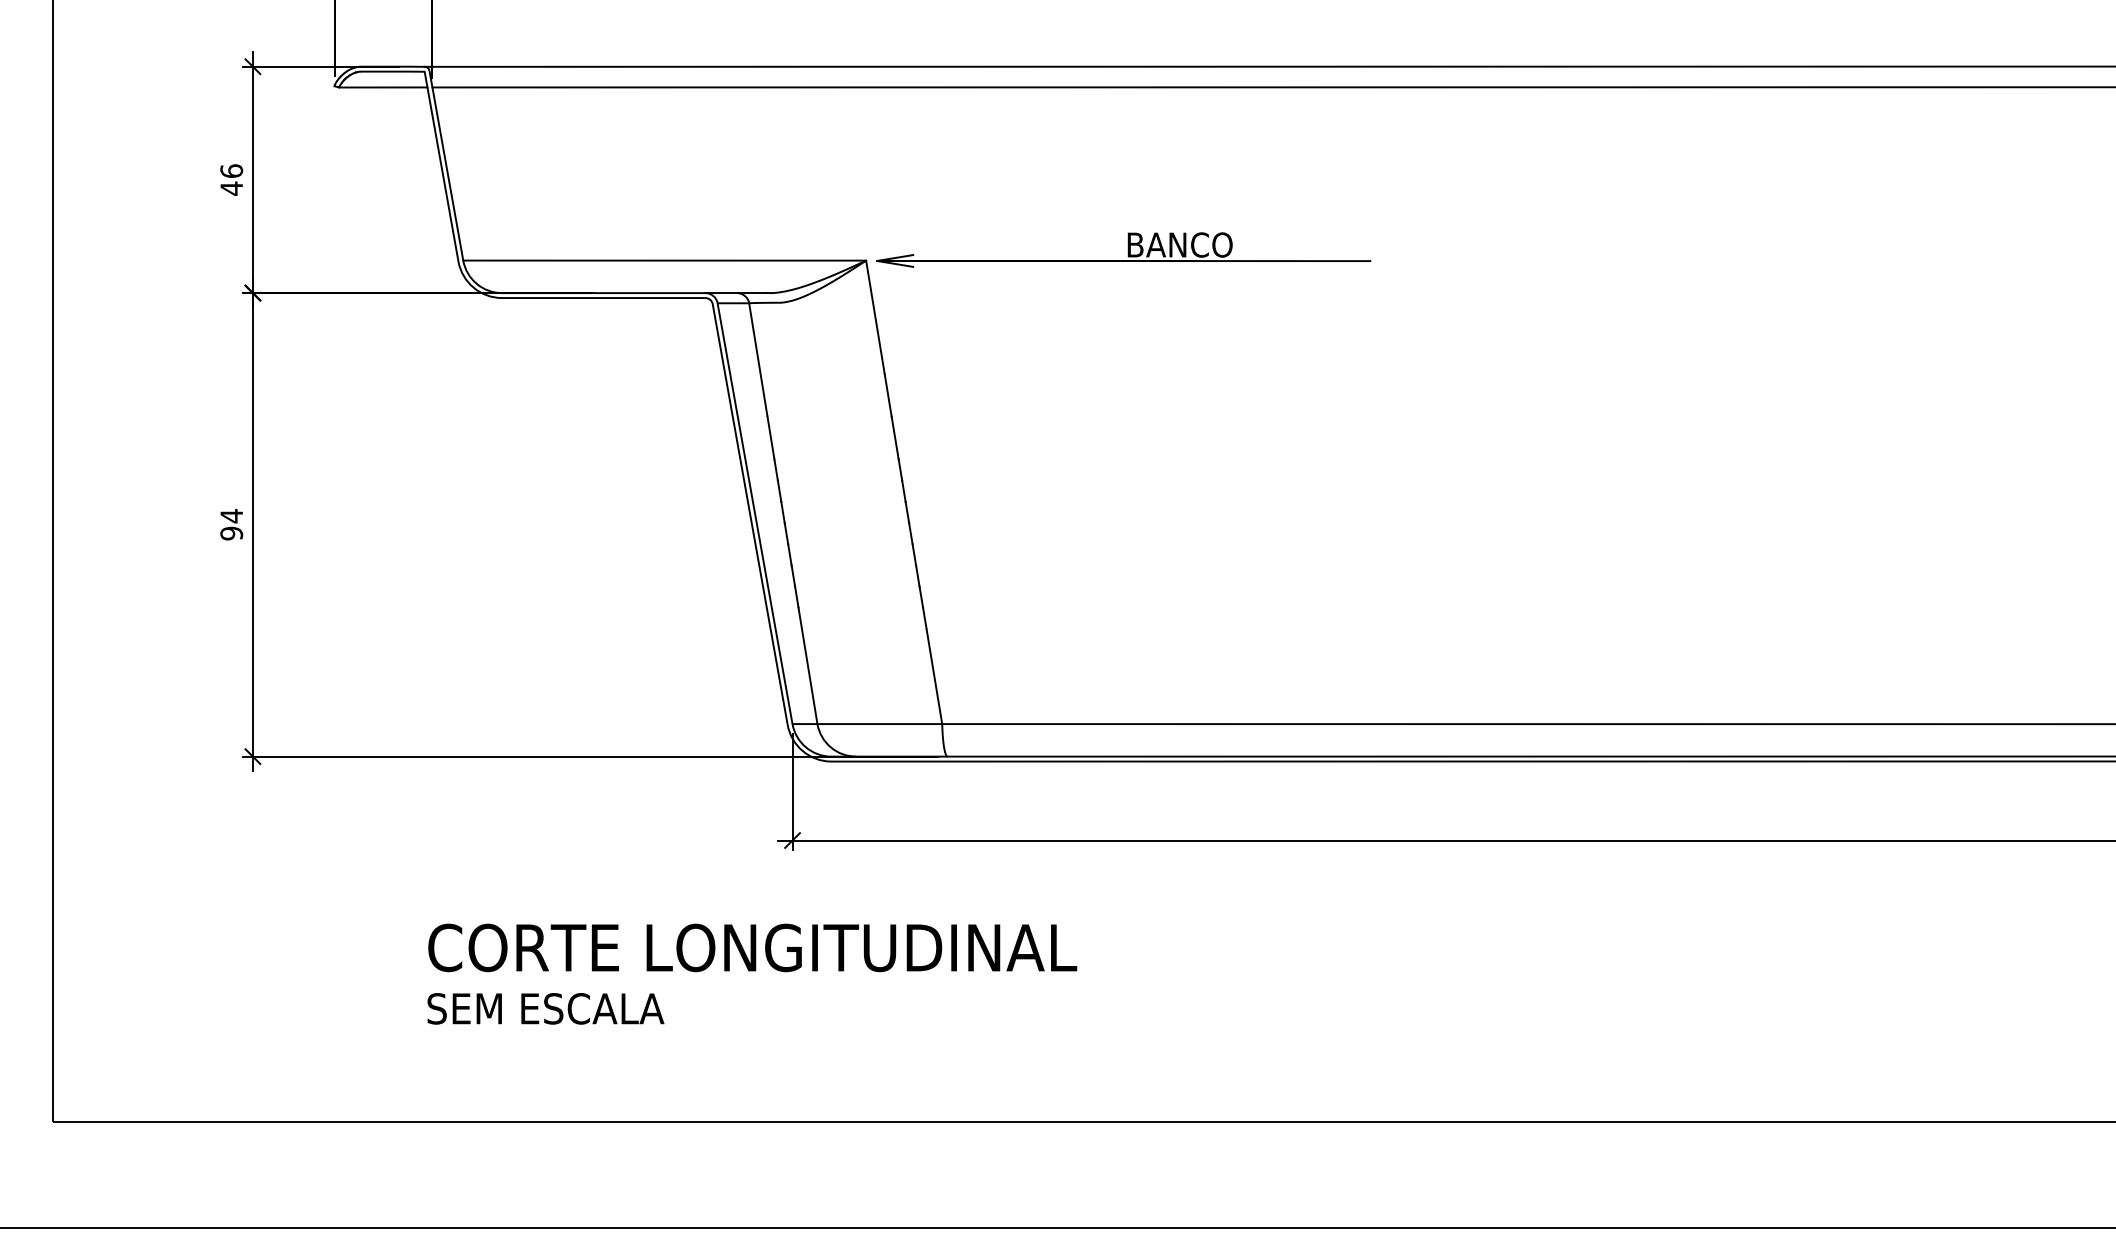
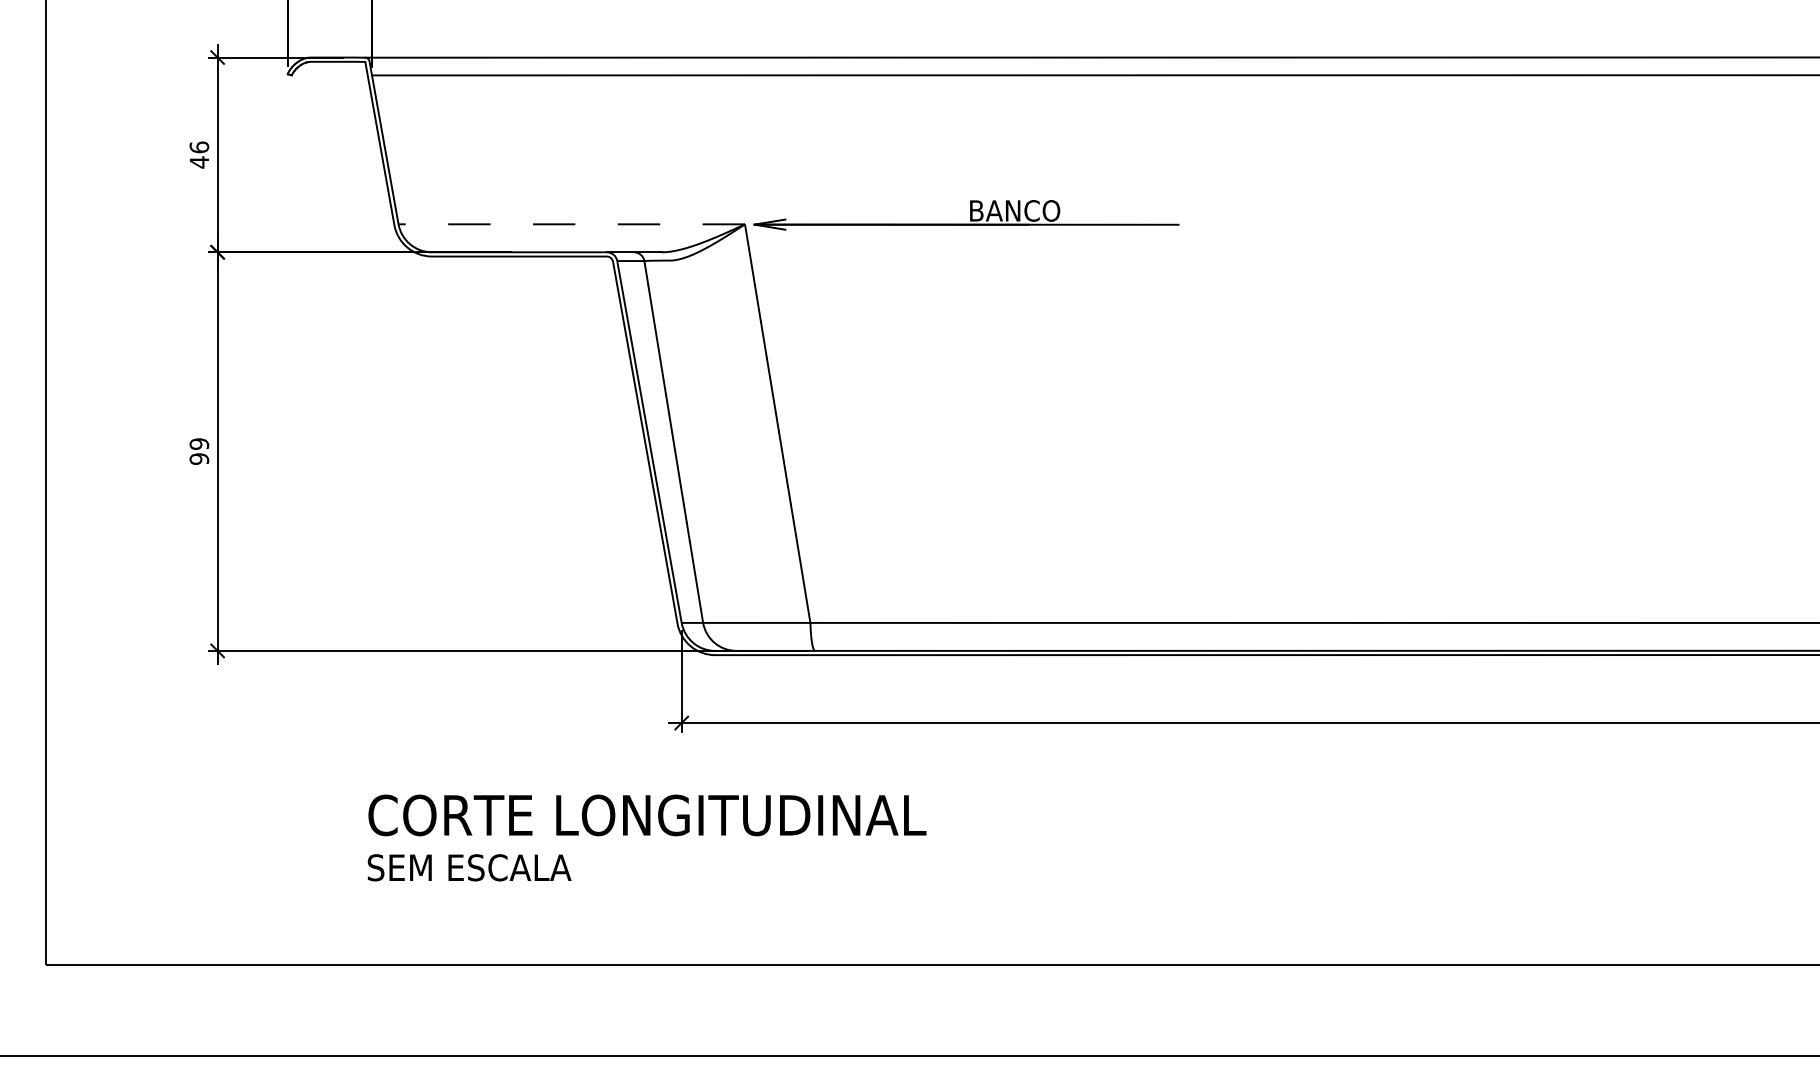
line: (383, 87) -> (329, 75), removed
line: (664, 260) -> (571, 224), solid -> dashed
text: (231, 516) -> (199, 444), 94 -> 99

